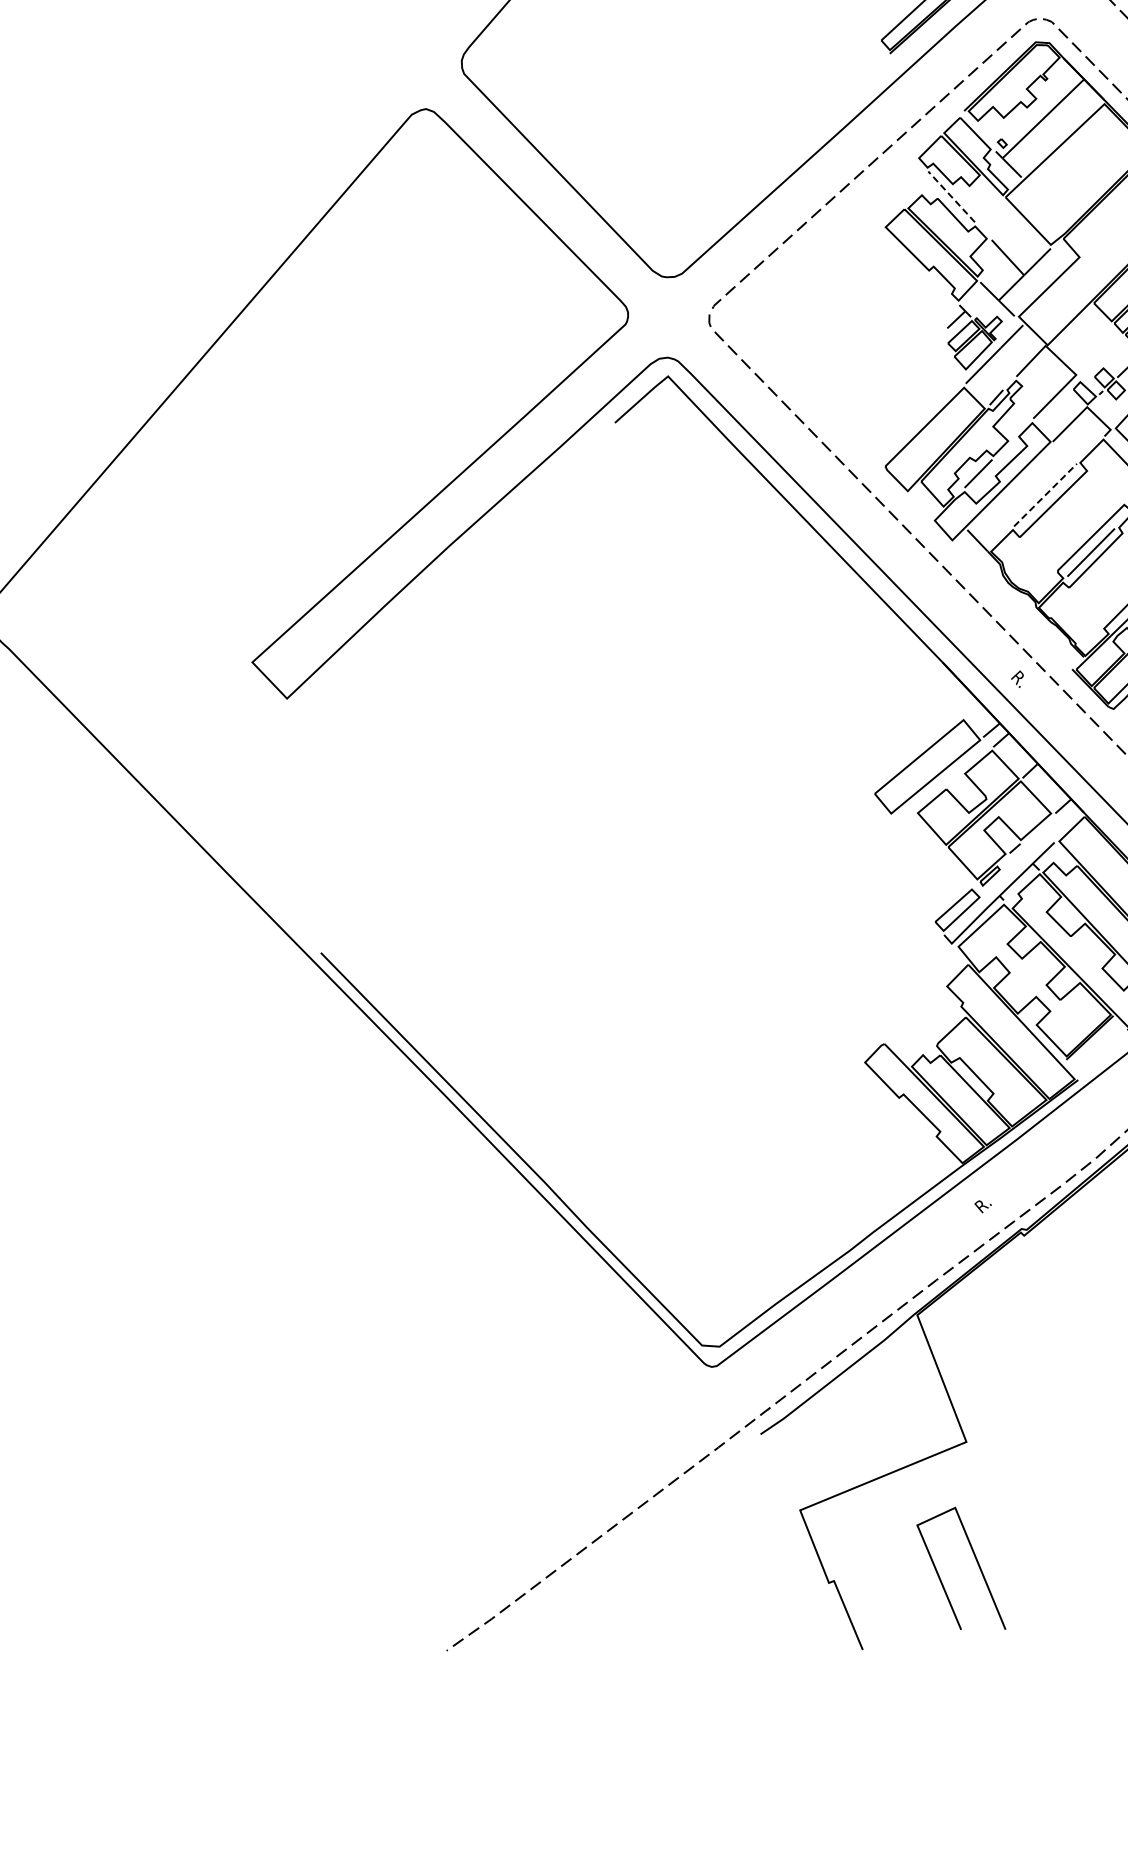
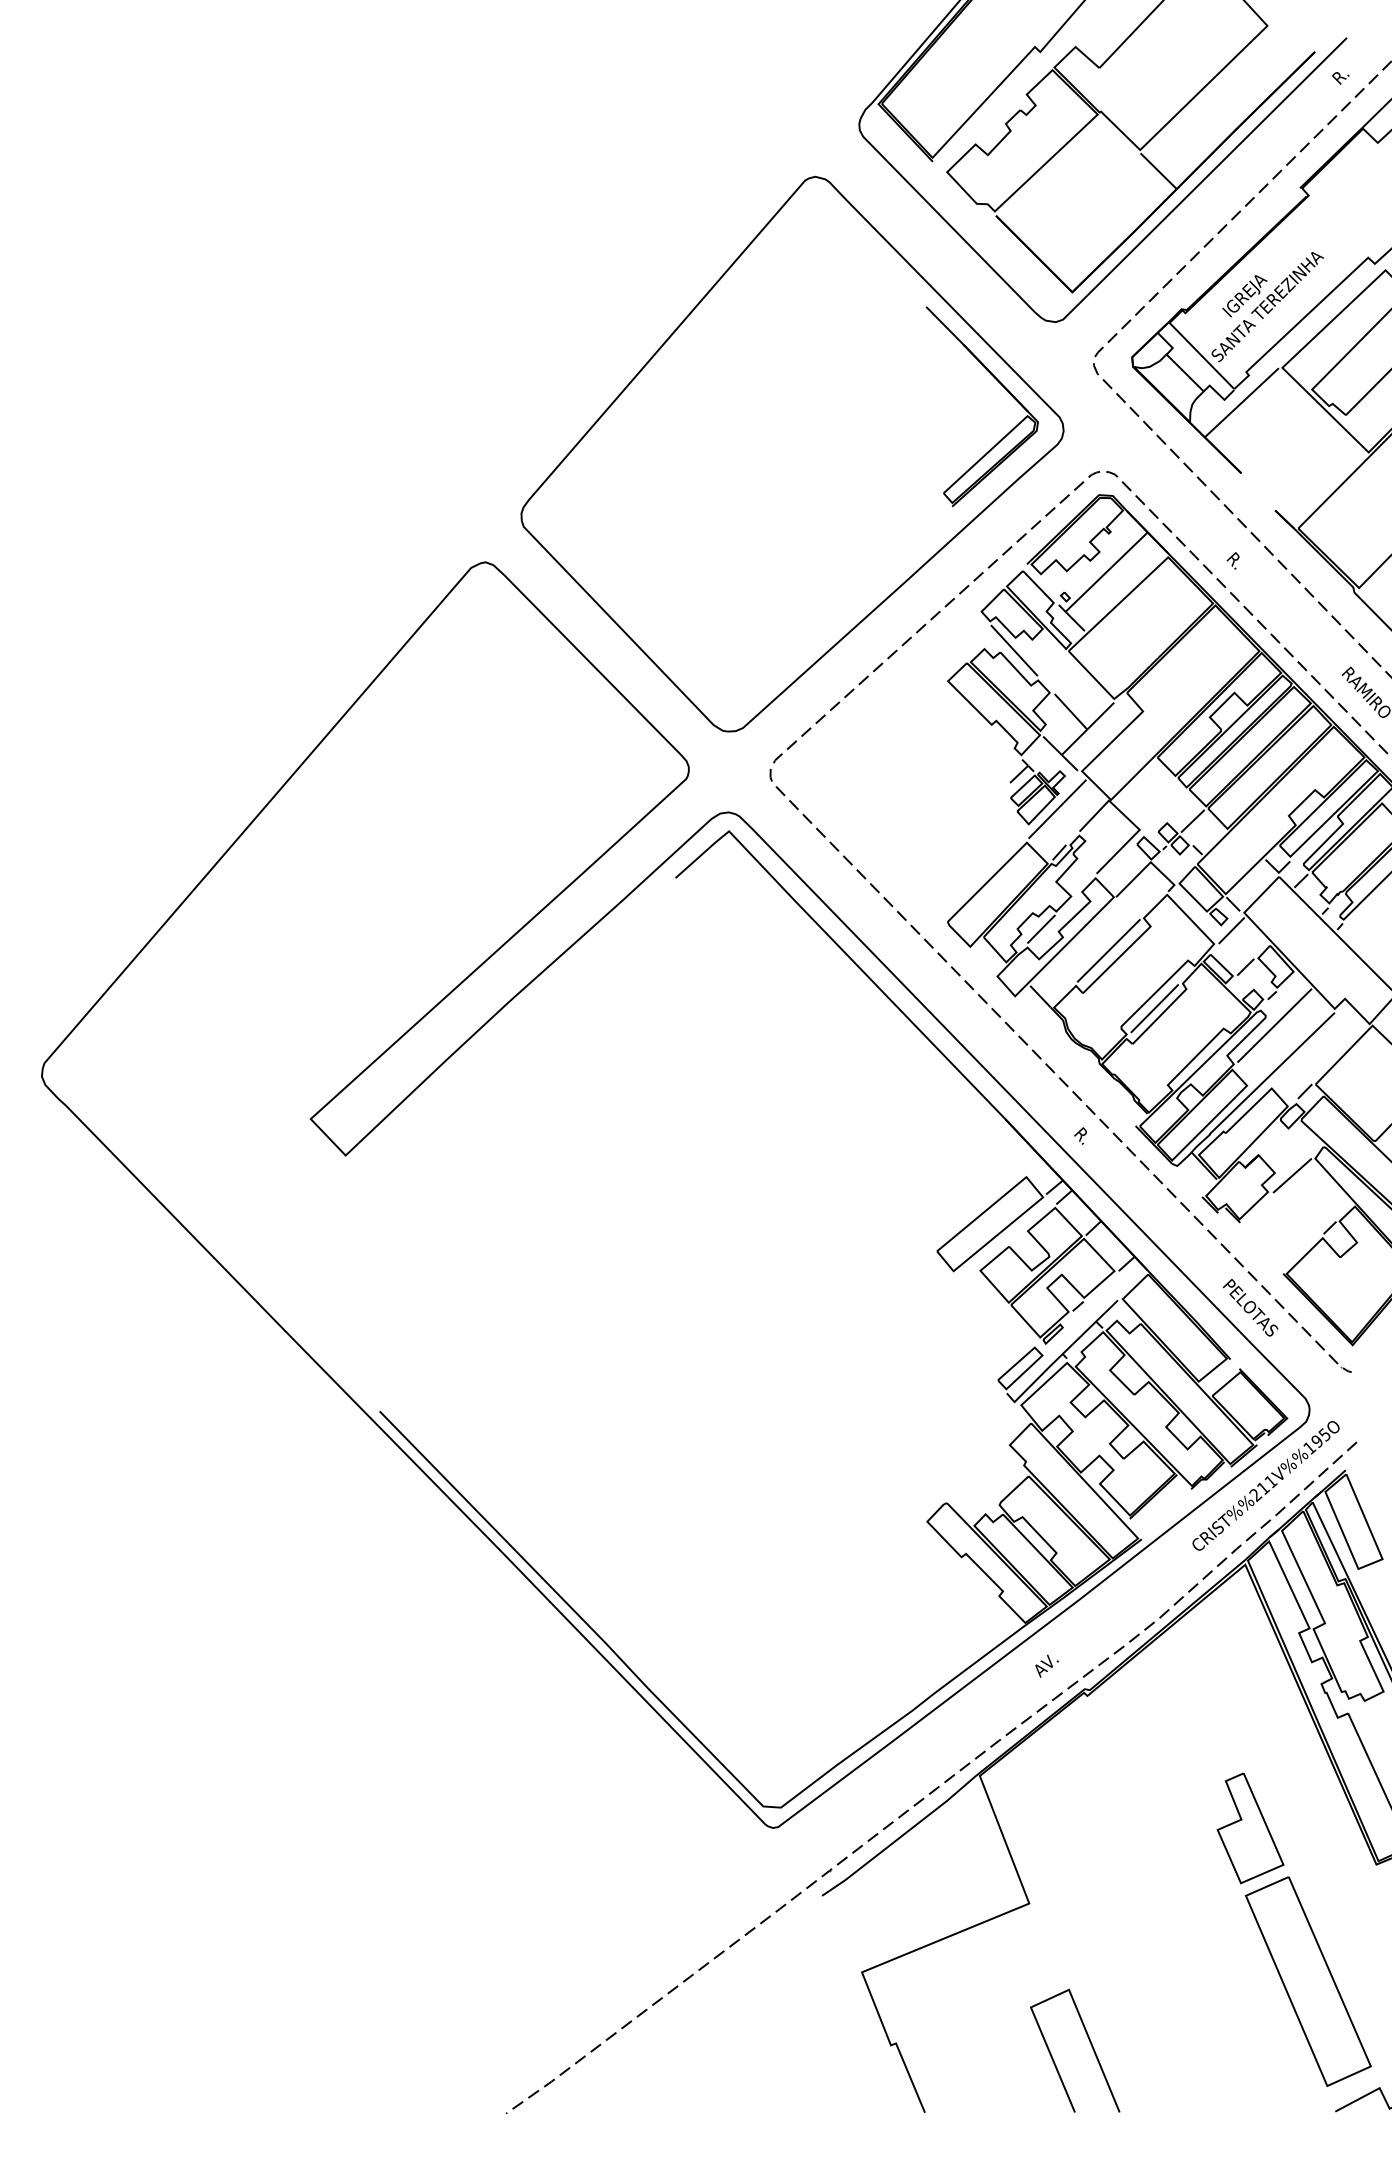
line: (951, 196) -> (1014, 650), dashed -> solid
line: (1045, 494) -> (1108, 950), dashed -> solid
text: (983, 1205) -> (1046, 1665), R. -> AV.
curve: (975, 1560) -> (1089, 2042), moved

